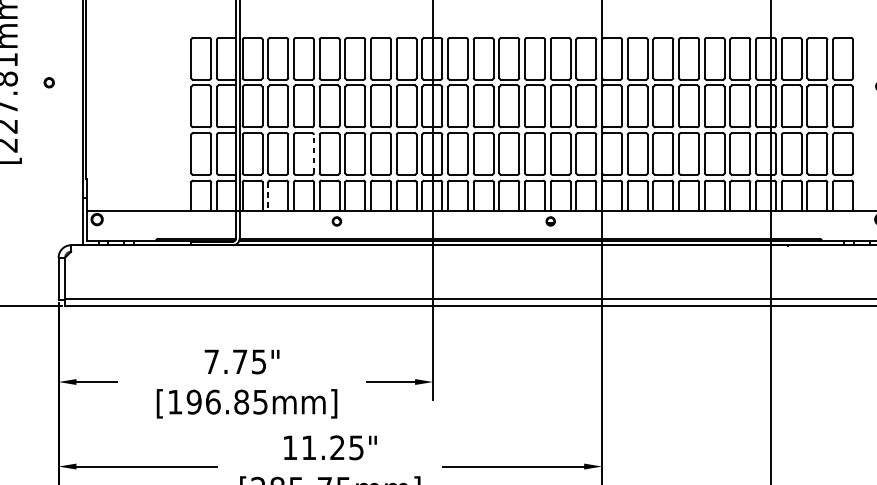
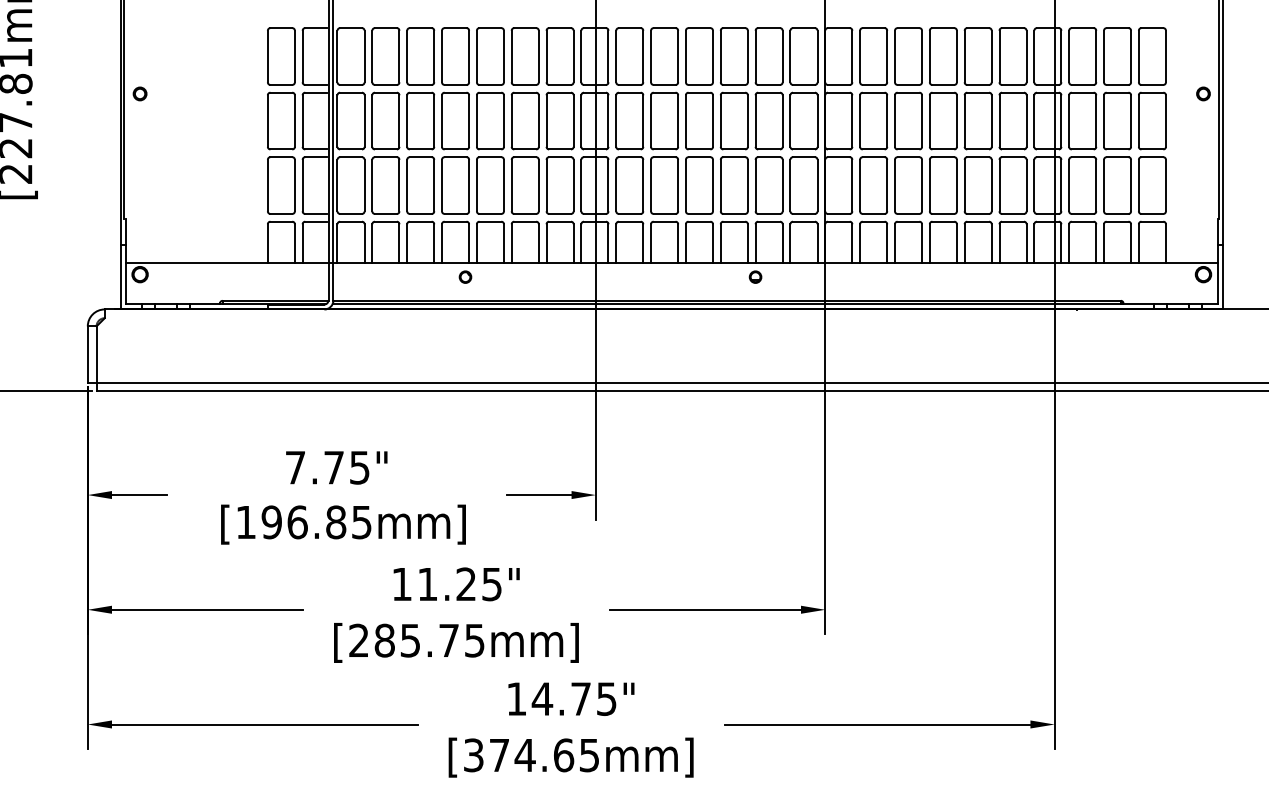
part: (48, 82) -> (139, 93), moved
line: (314, 153) -> (434, 185), dashed -> solid
line: (268, 197) -> (372, 244), dashed -> solid

